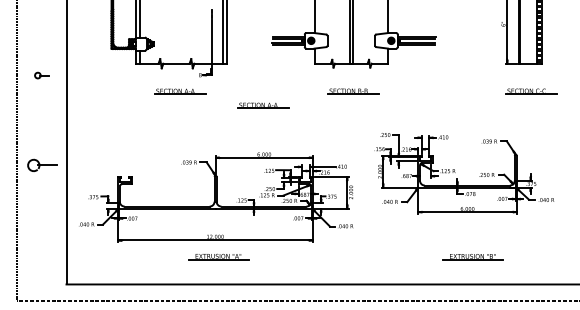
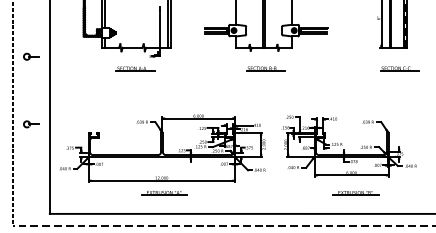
part: (41, 75) -> (31, 56), size x1.43
part: (263, 105) -> (198, 79), removed
part: (41, 165) -> (31, 124), size x0.71
part: (457, 178) -> (344, 149), moved

